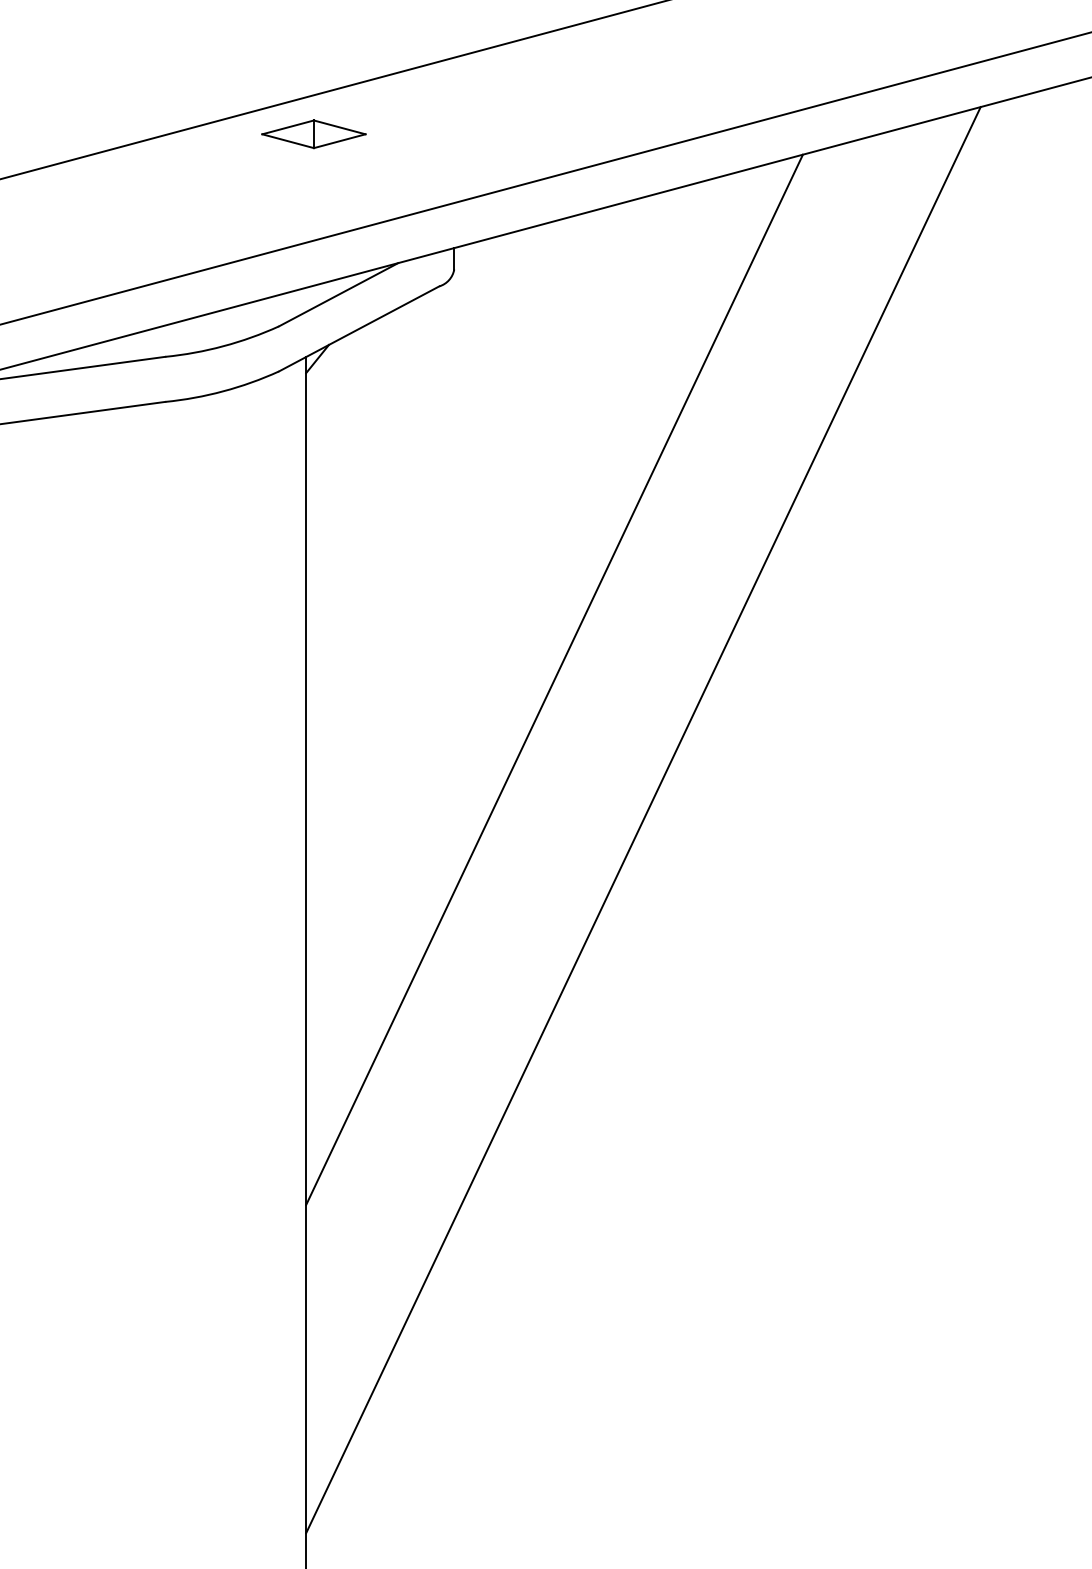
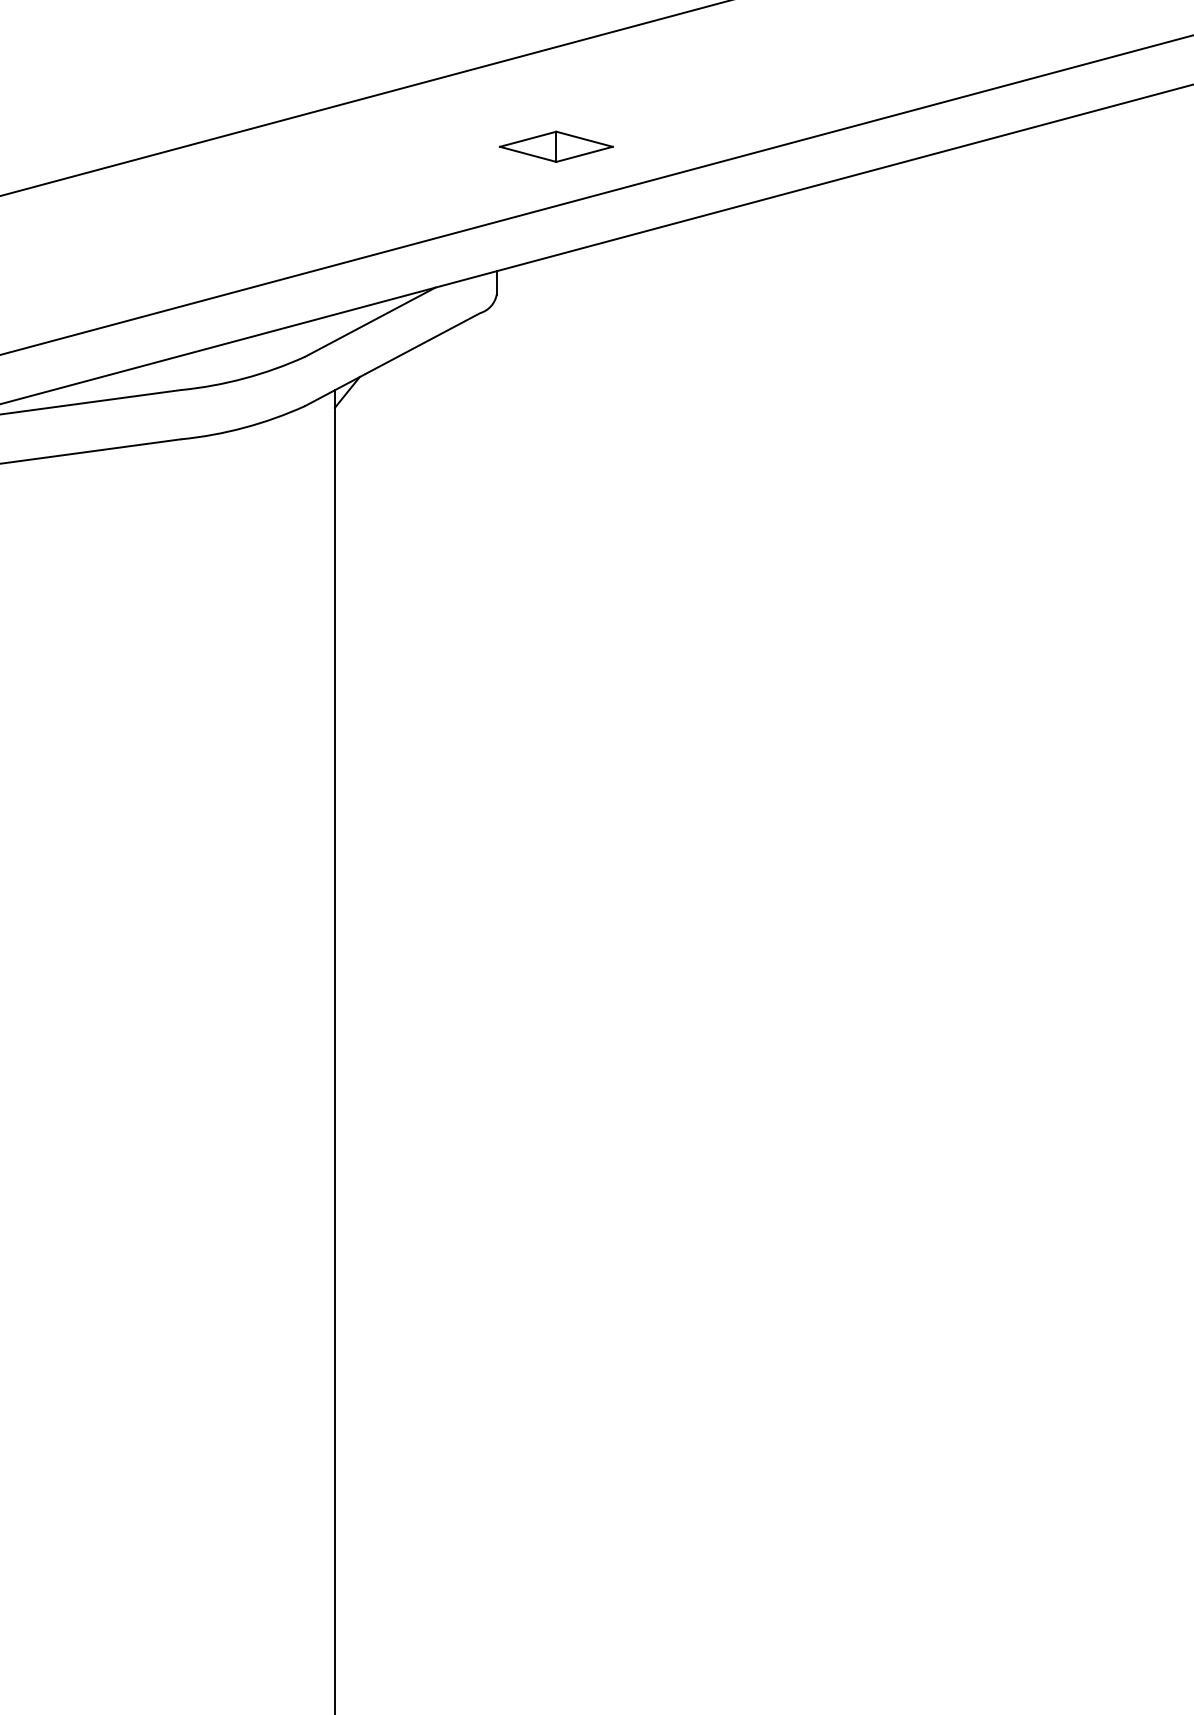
part: (314, 134) -> (556, 146), moved
line: (553, 680) -> (605, 743), removed
line: (643, 820) -> (703, 896), removed

